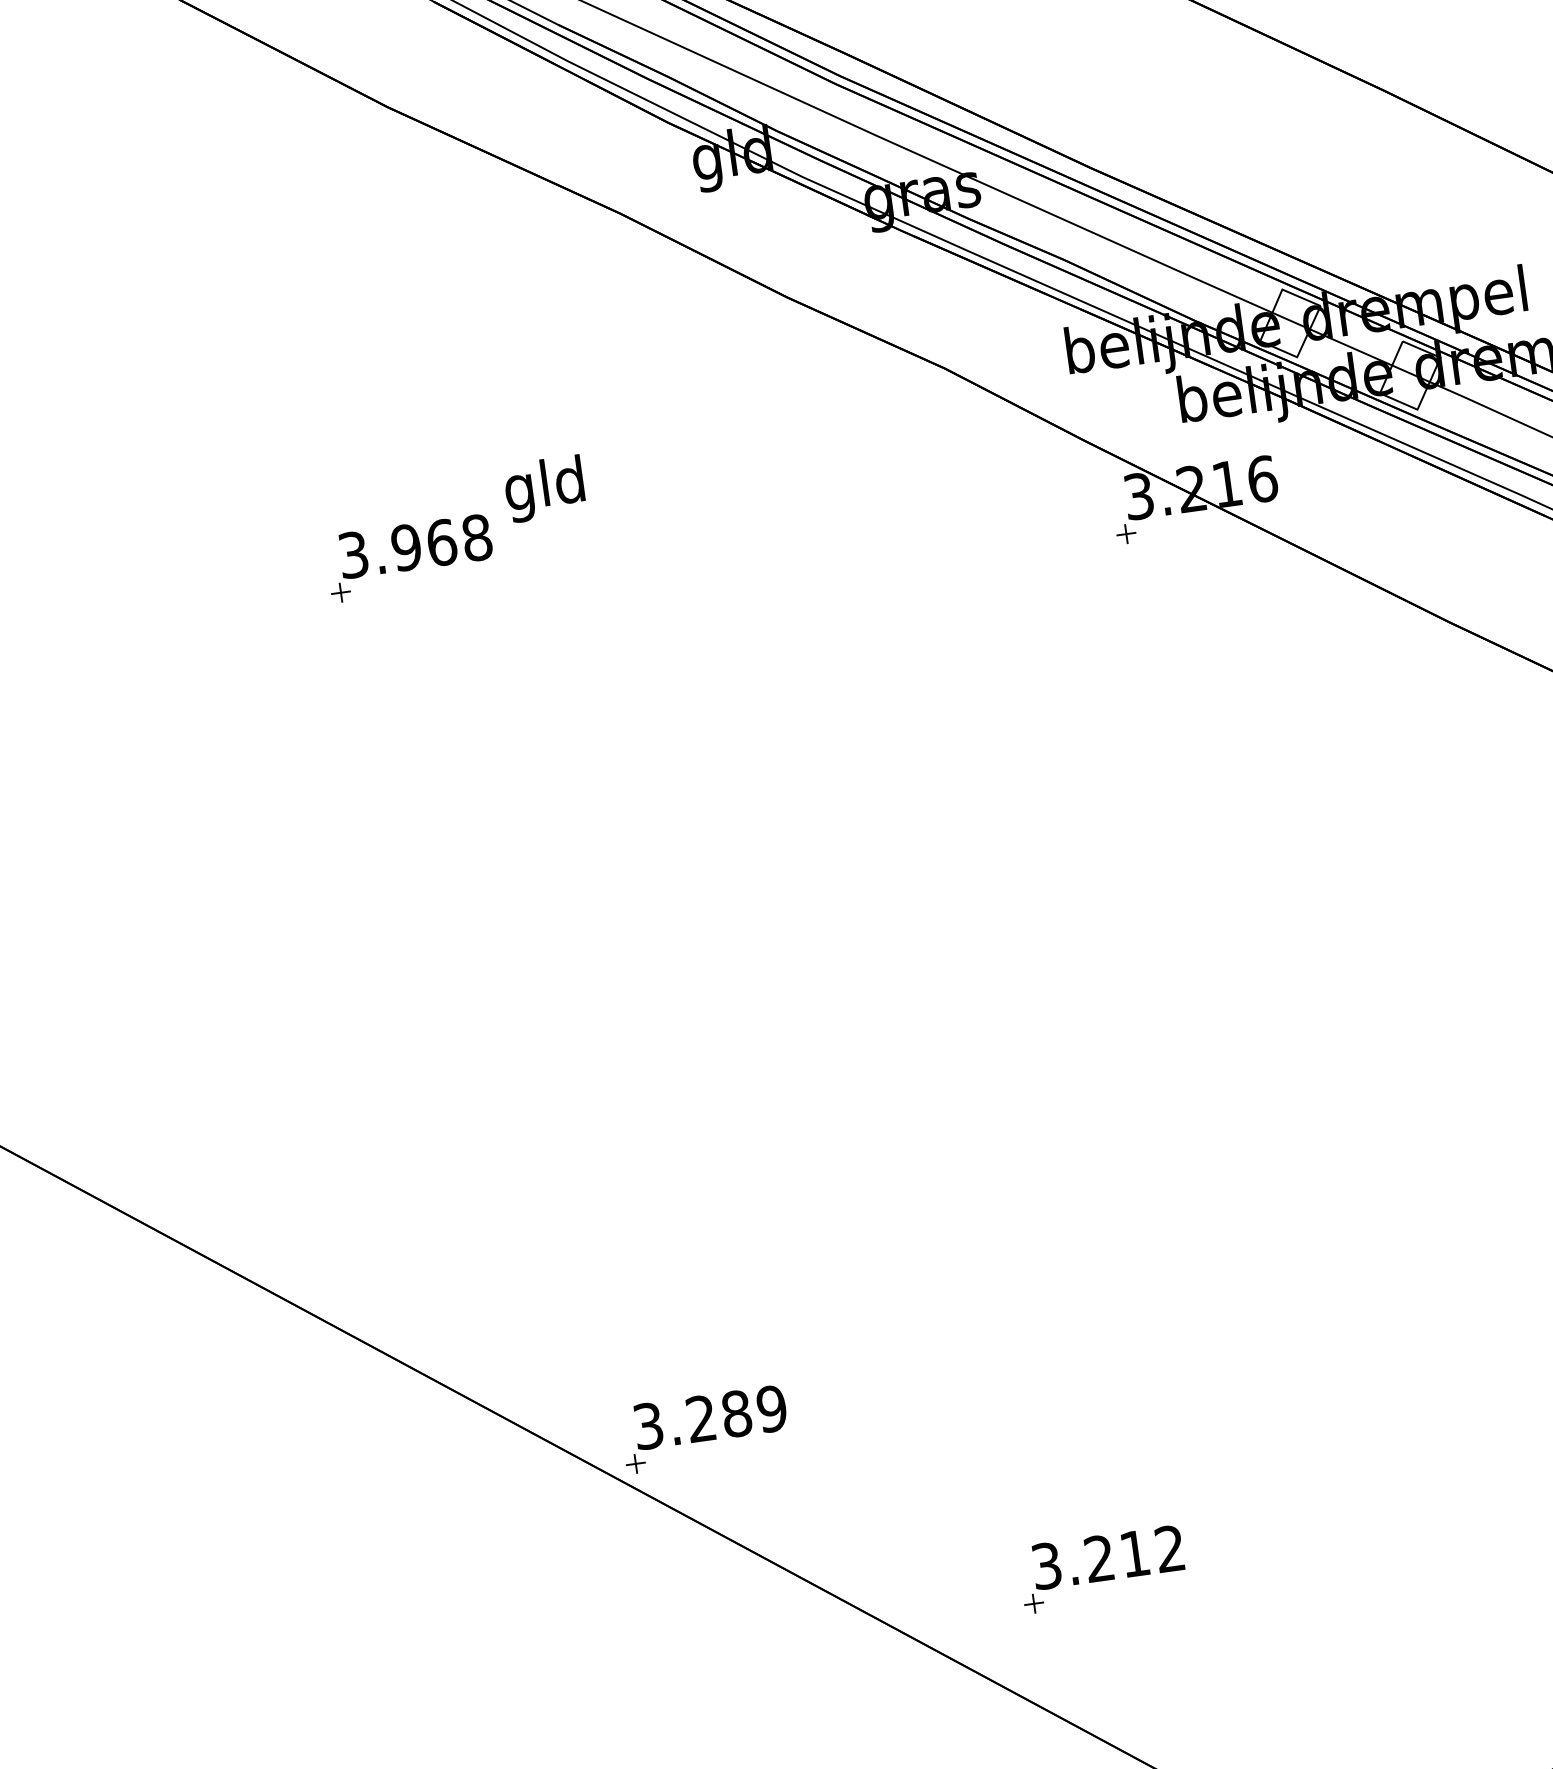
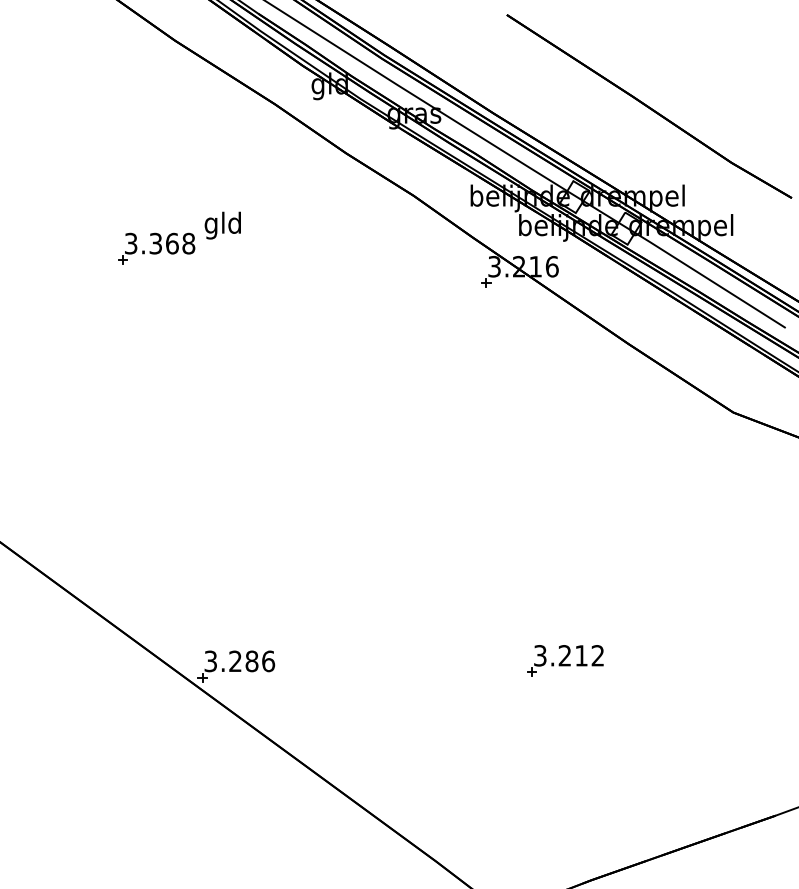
text: (405, 547) -> (155, 243), 3.968 -> 3.368
text: (772, 1409) -> (268, 661), 3.289 -> 3.286
part: (1102, 1568) -> (565, 660), moved

